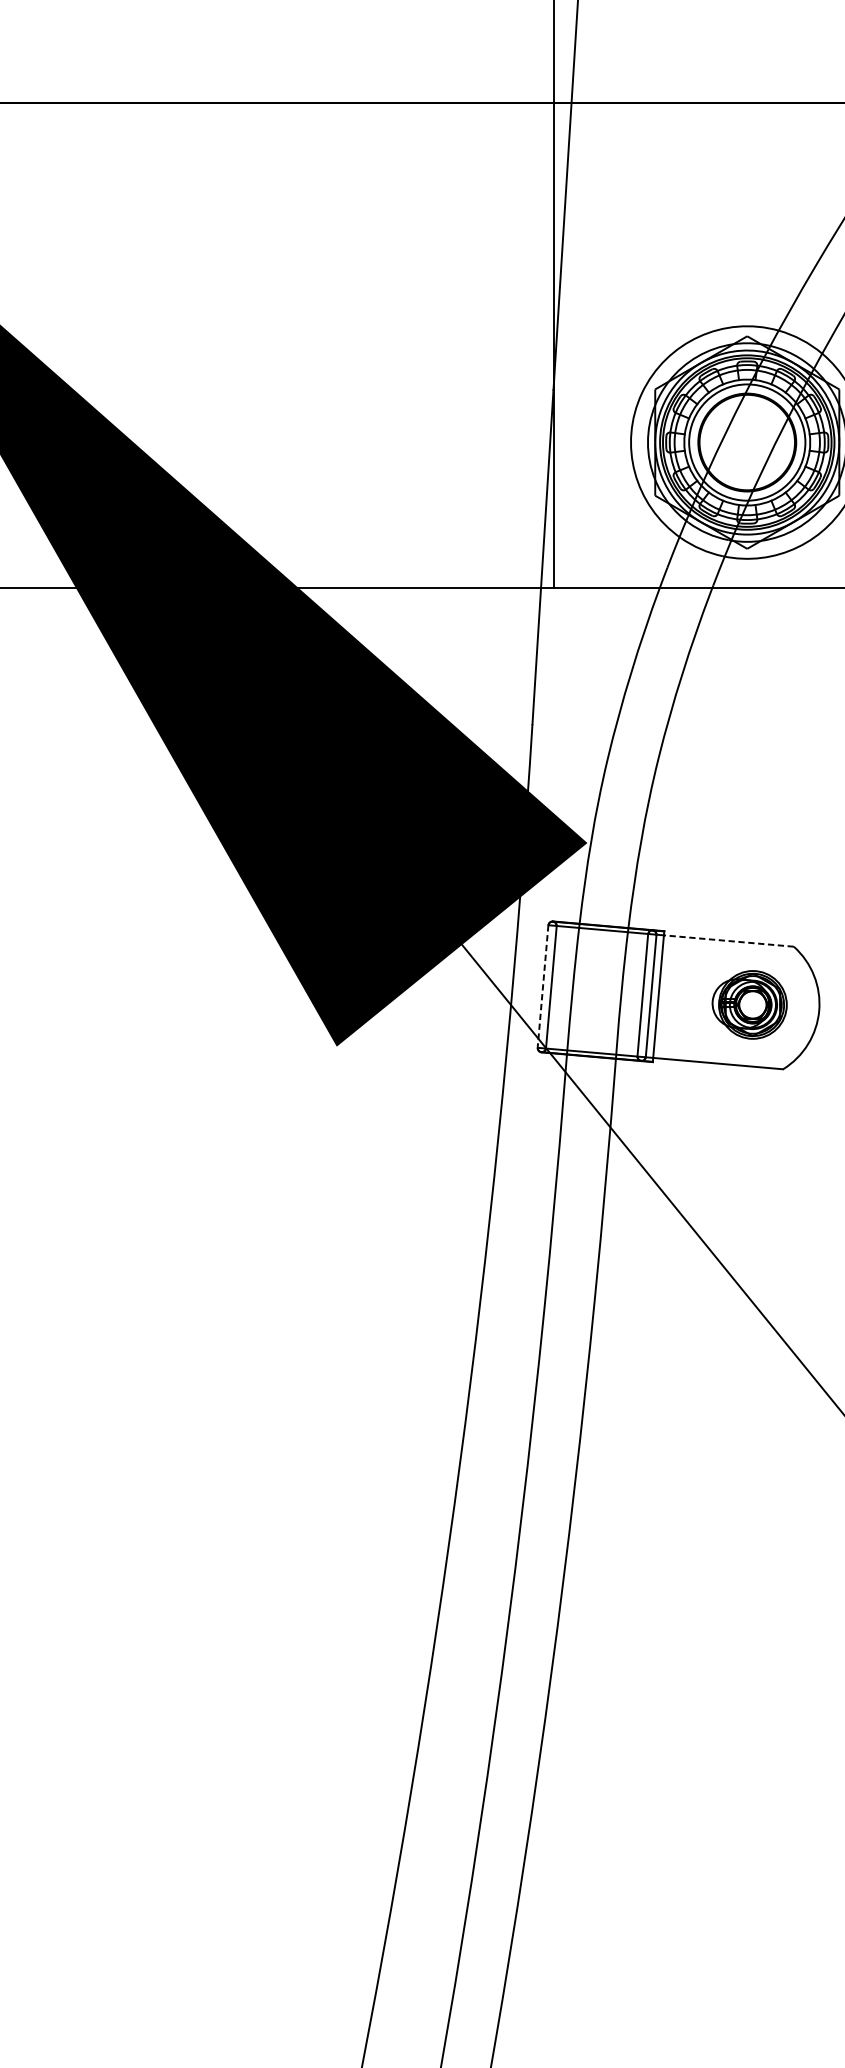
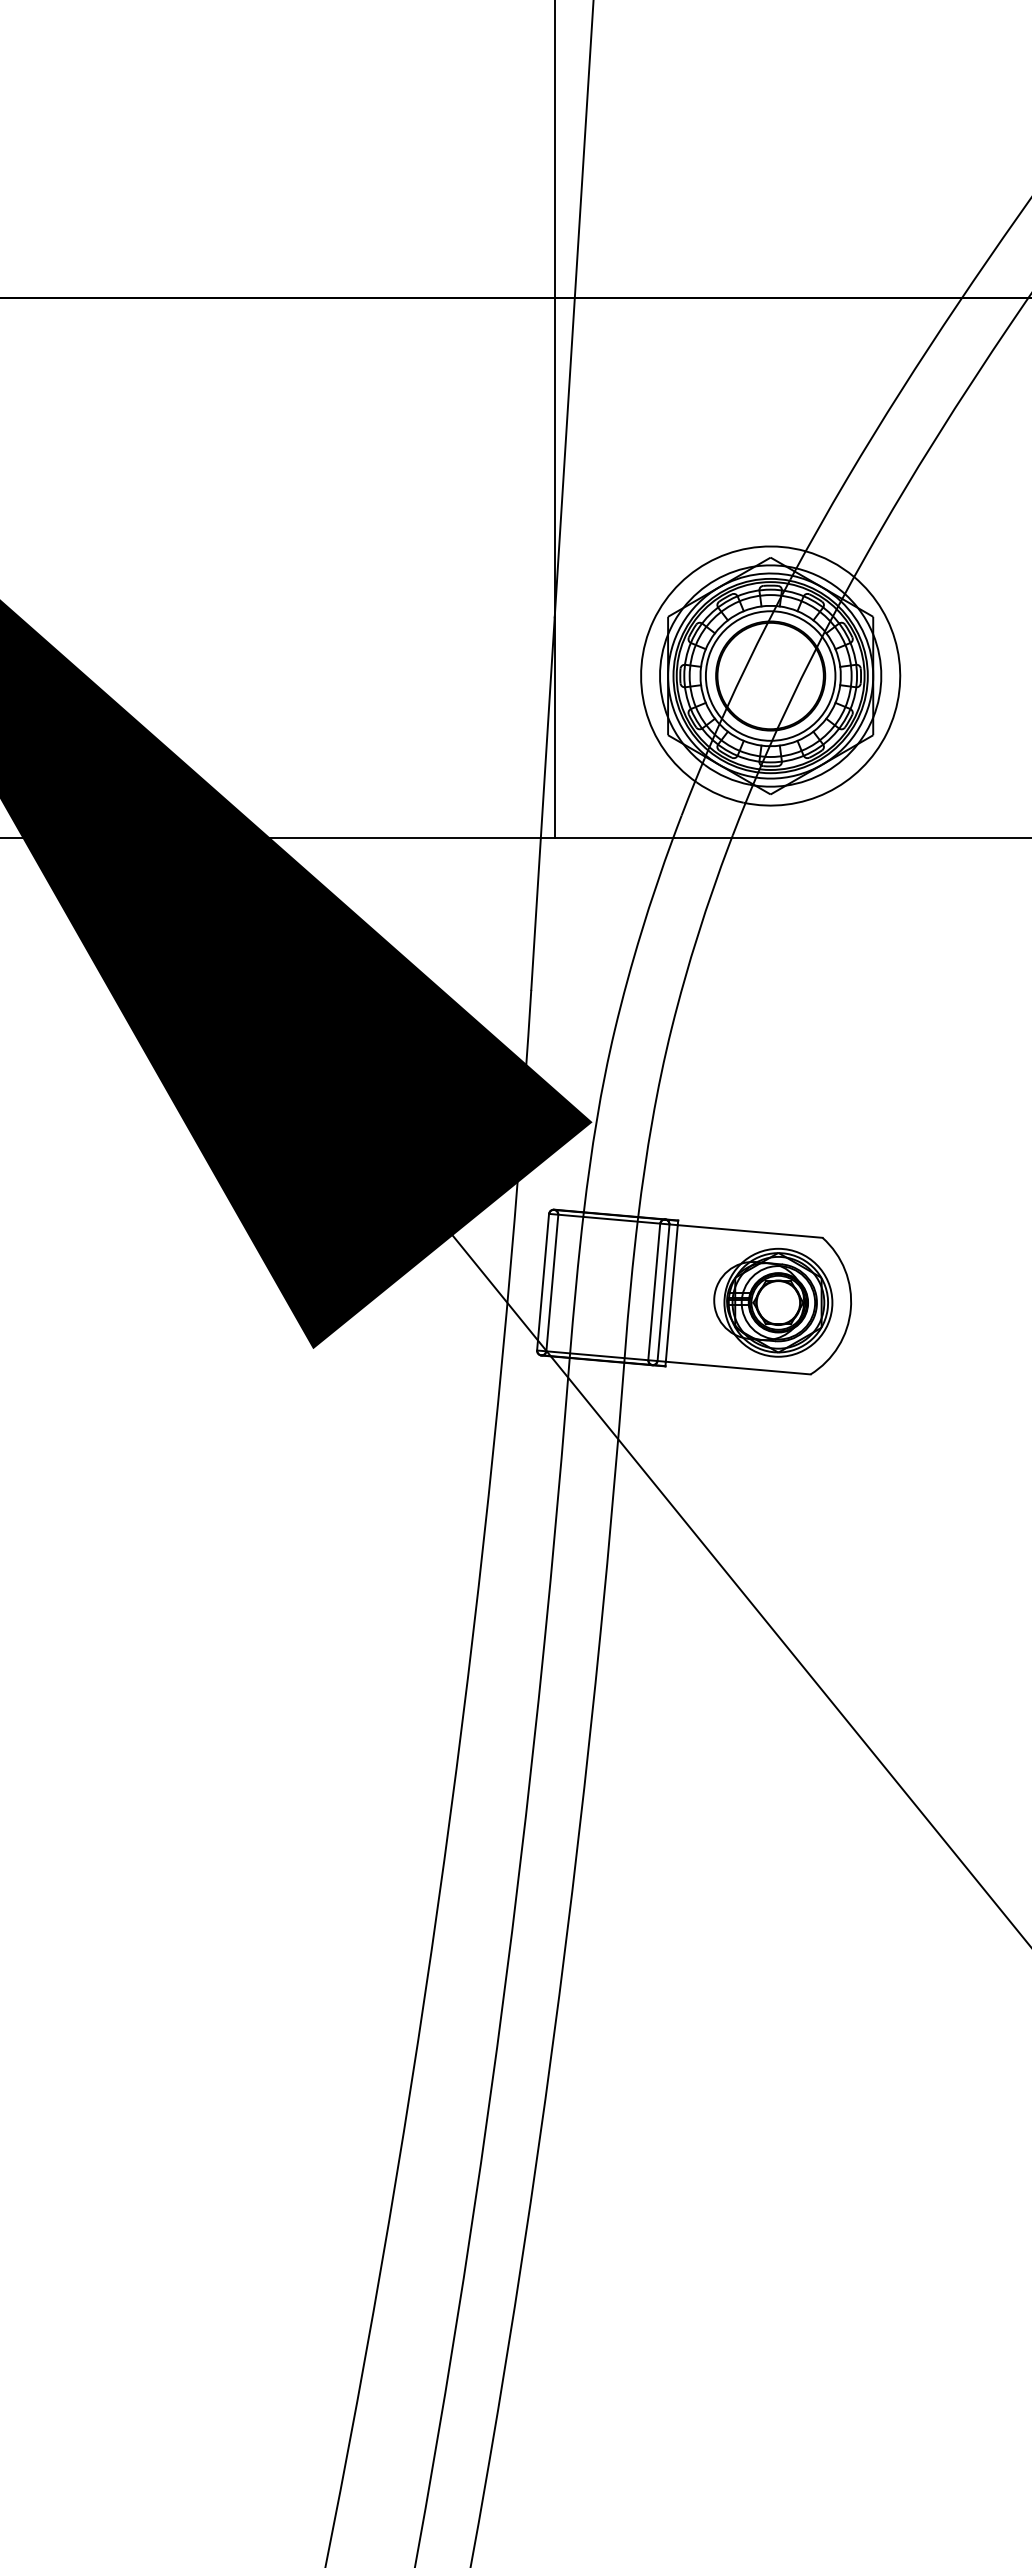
line: (729, 941) -> (750, 1231), dashed -> solid
line: (543, 986) -> (543, 1282), dashed -> solid
part: (749, 1004) -> (773, 1302), size x1.43

